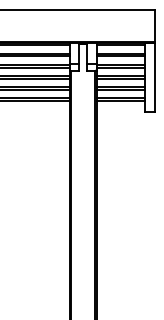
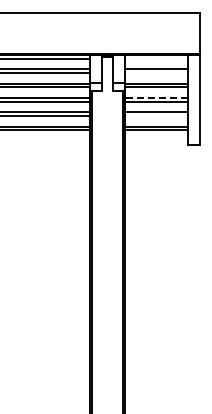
line: (120, 45) -> (156, 58), removed
line: (120, 56) -> (156, 72), removed
line: (120, 75) -> (156, 97), solid -> dashed
line: (120, 89) -> (156, 115), removed

